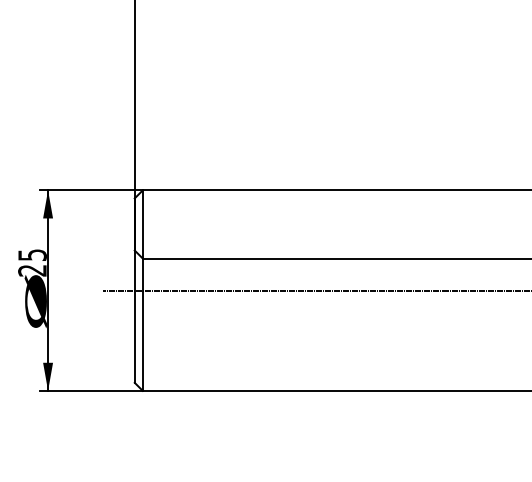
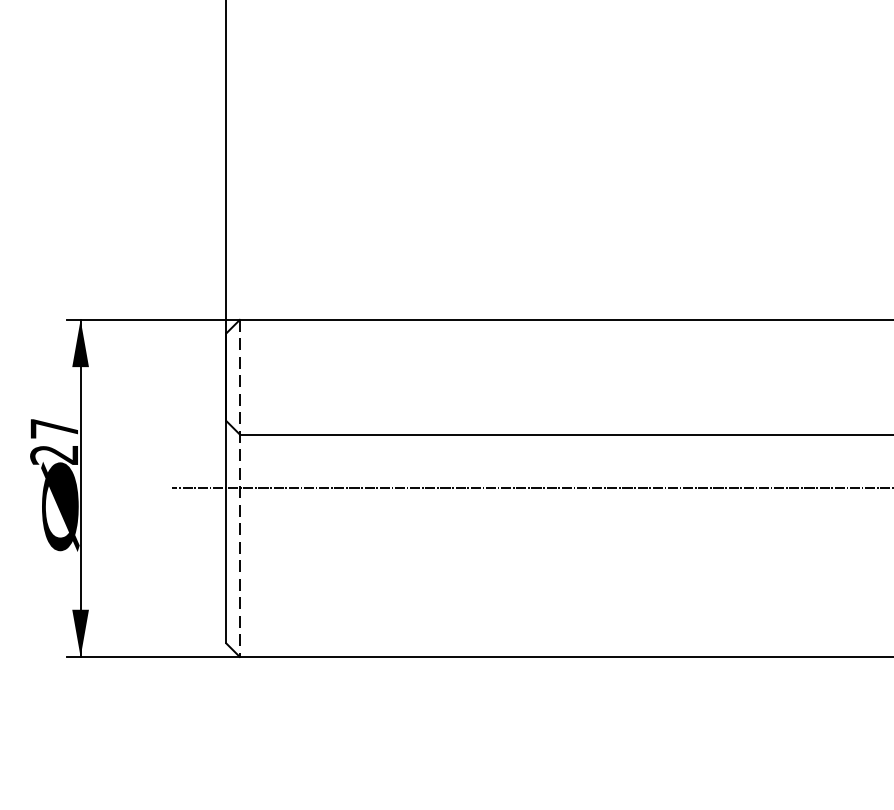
text: (32, 254) -> (54, 427), 25 -> 27
line: (142, 291) -> (239, 489), solid -> dashed

